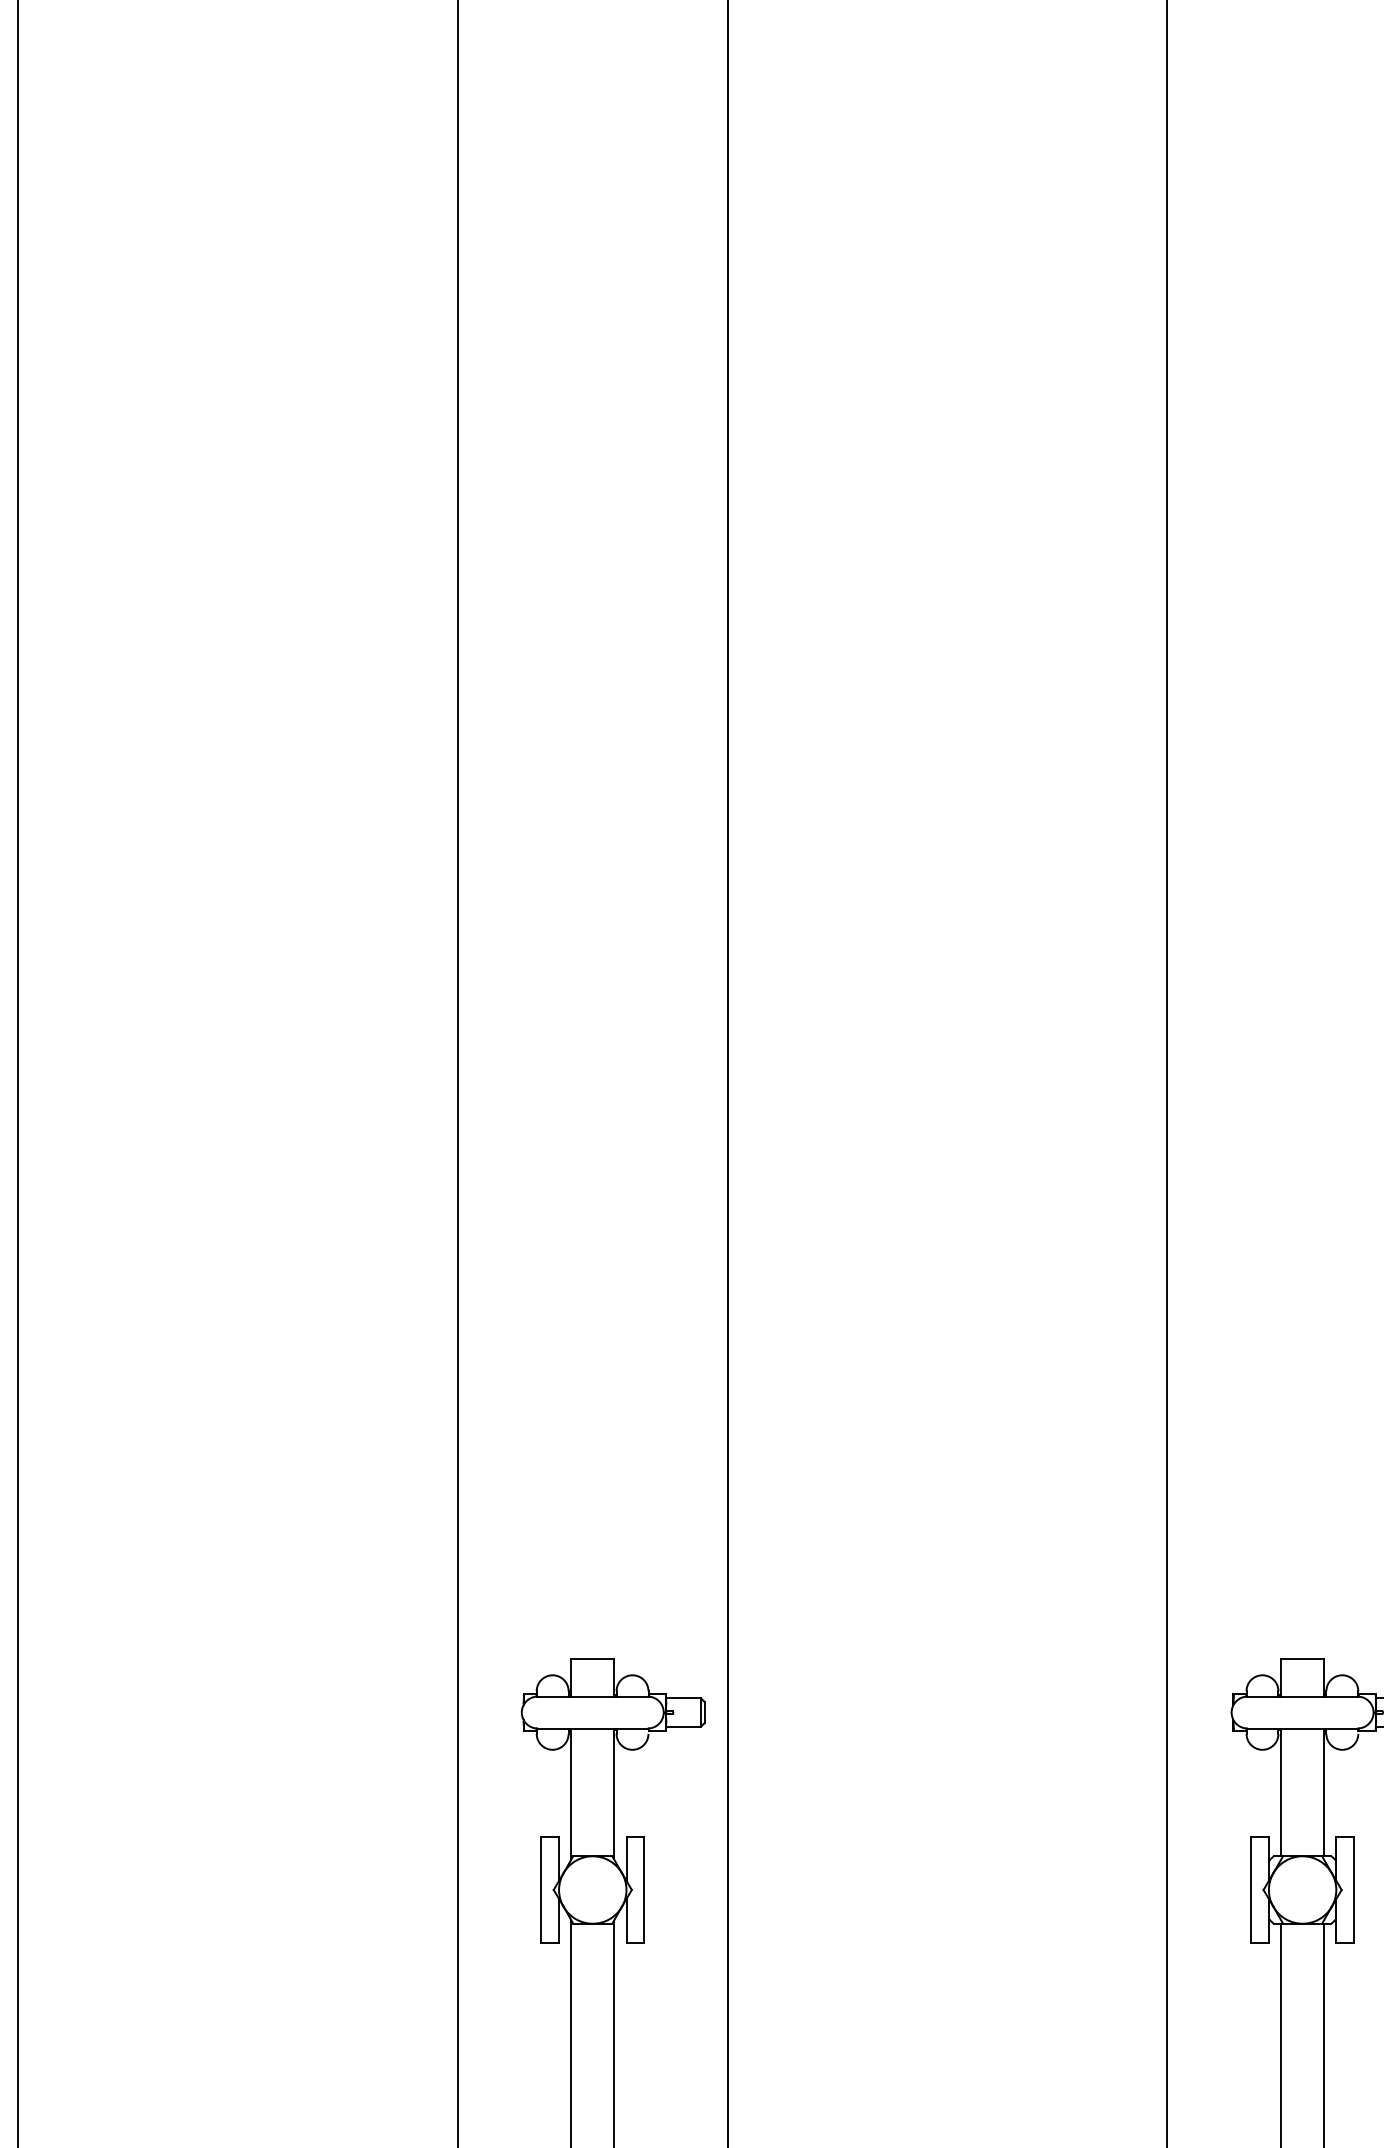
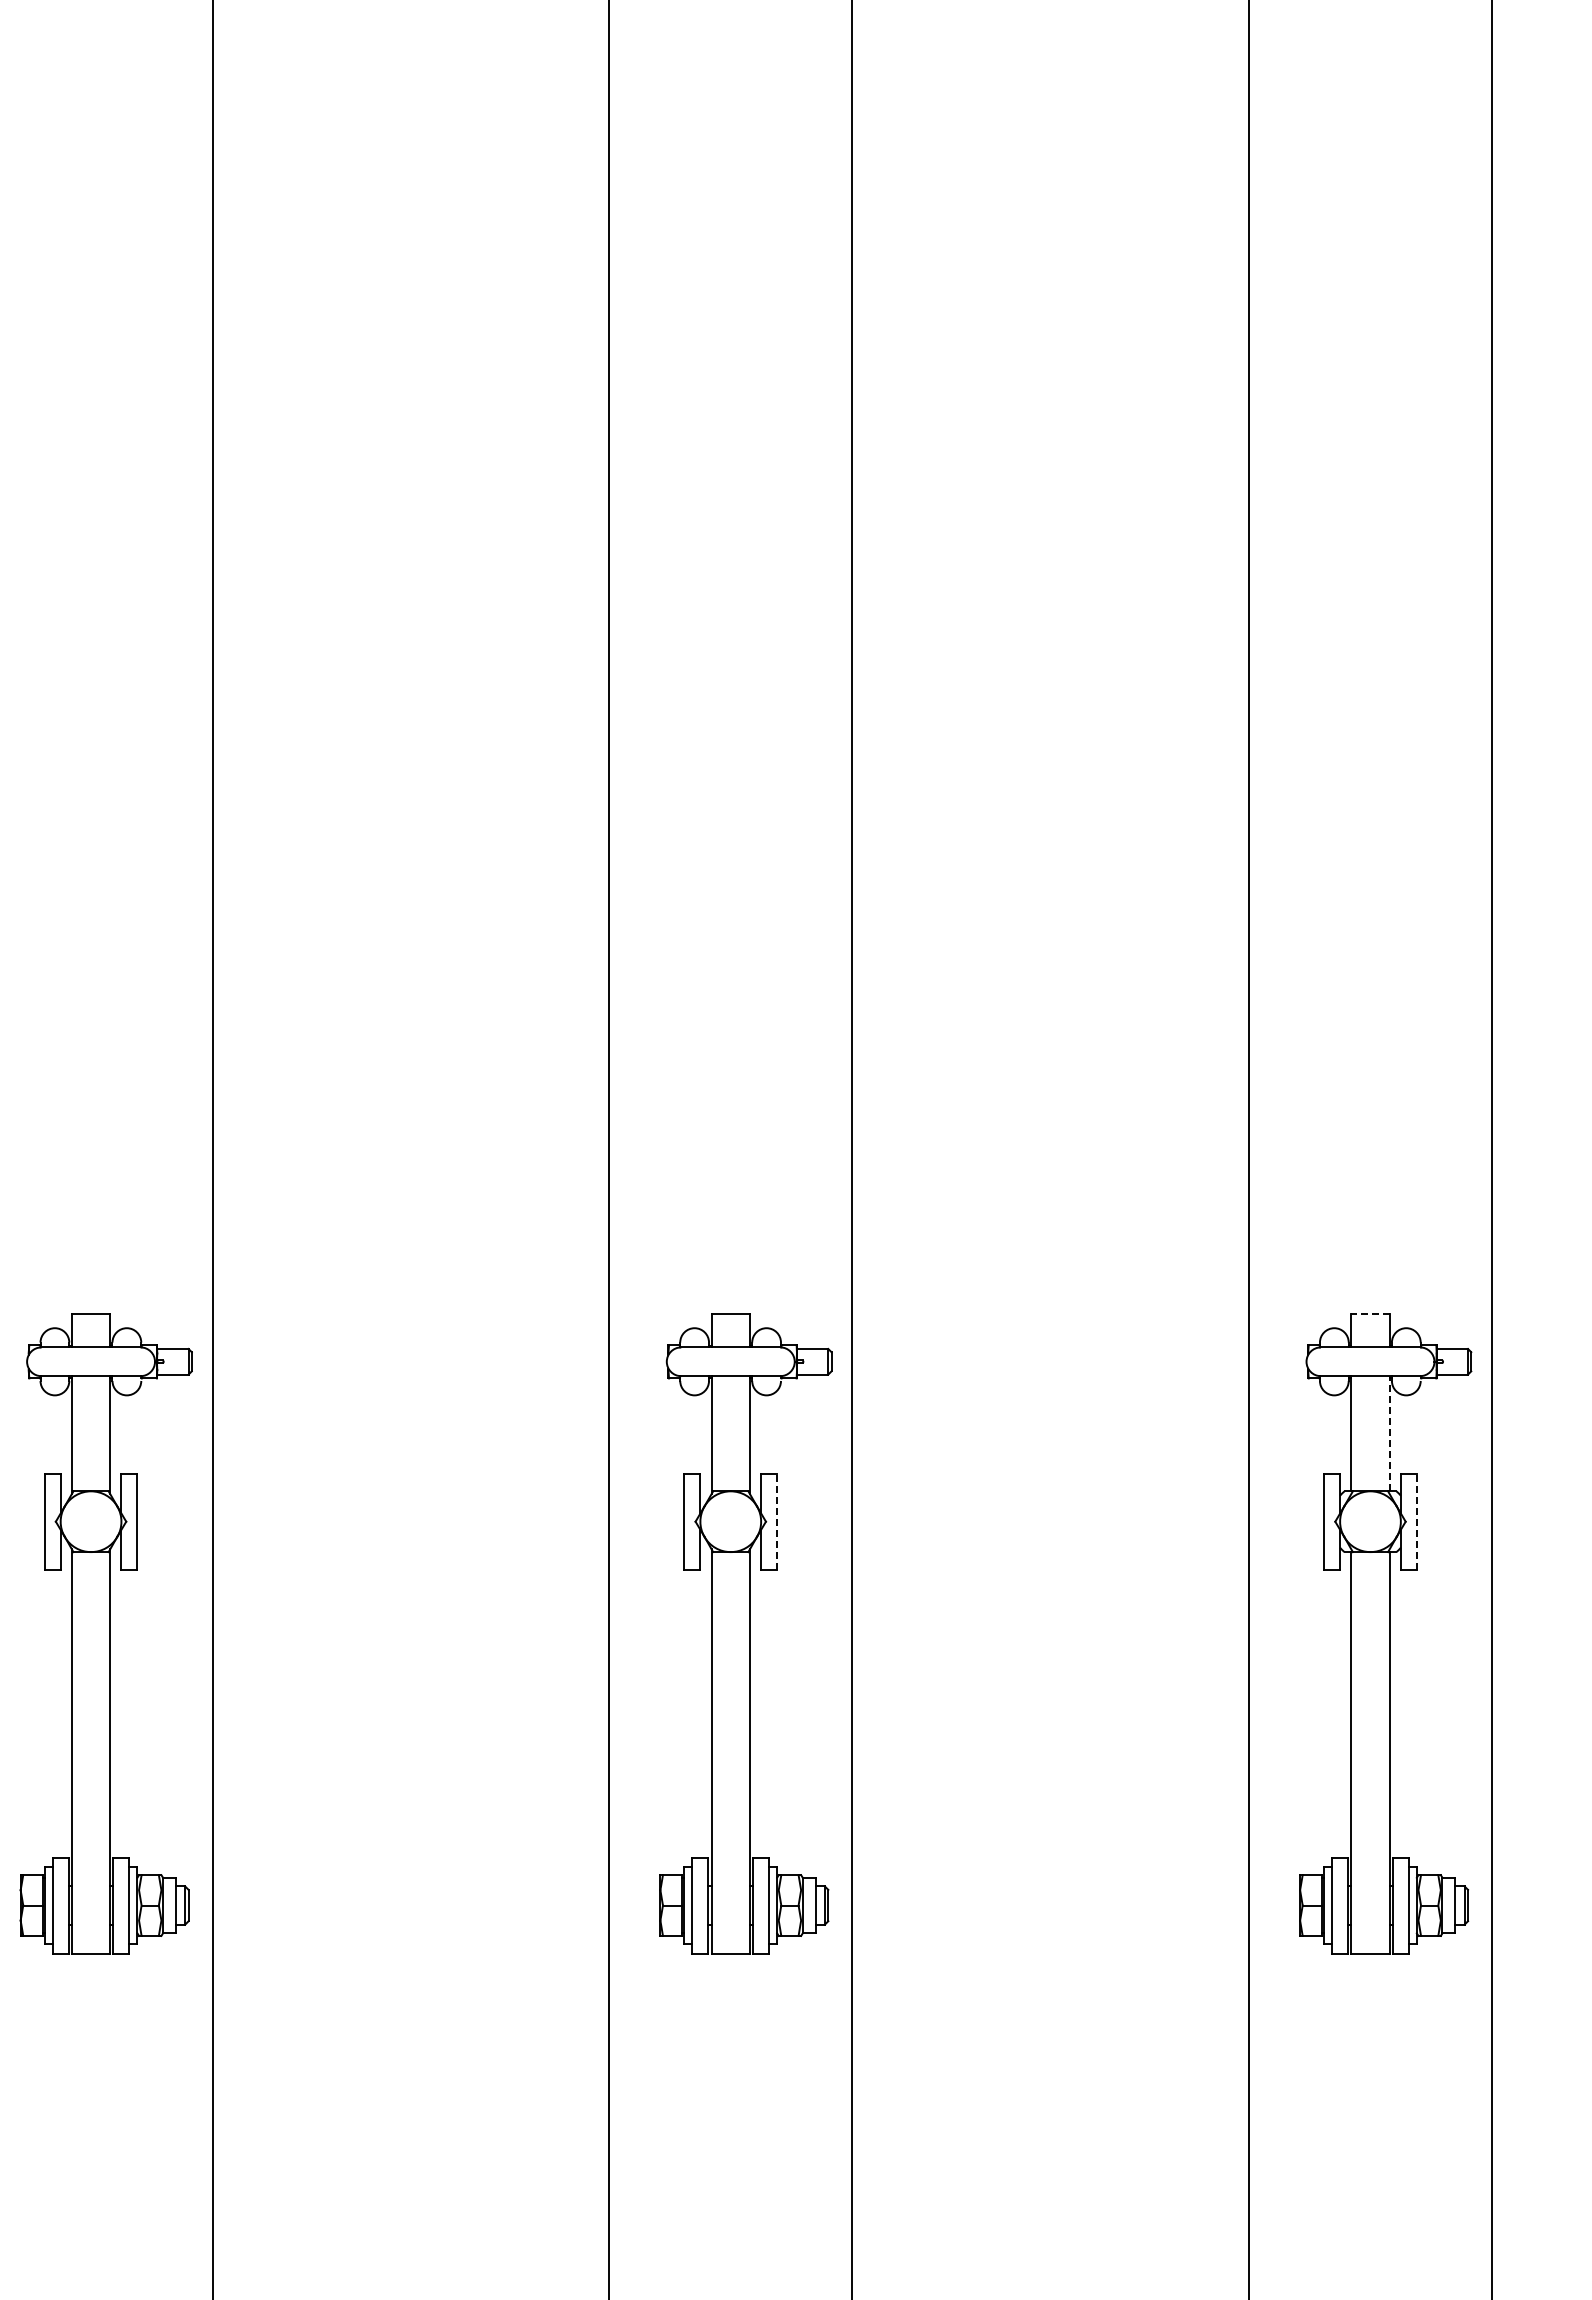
line: (1302, 1658) -> (1370, 1313), solid -> dashed
line: (1323, 1792) -> (1389, 1433), solid -> dashed
line: (644, 1889) -> (777, 1521), solid -> dashed
line: (1353, 1889) -> (1416, 1521), solid -> dashed

